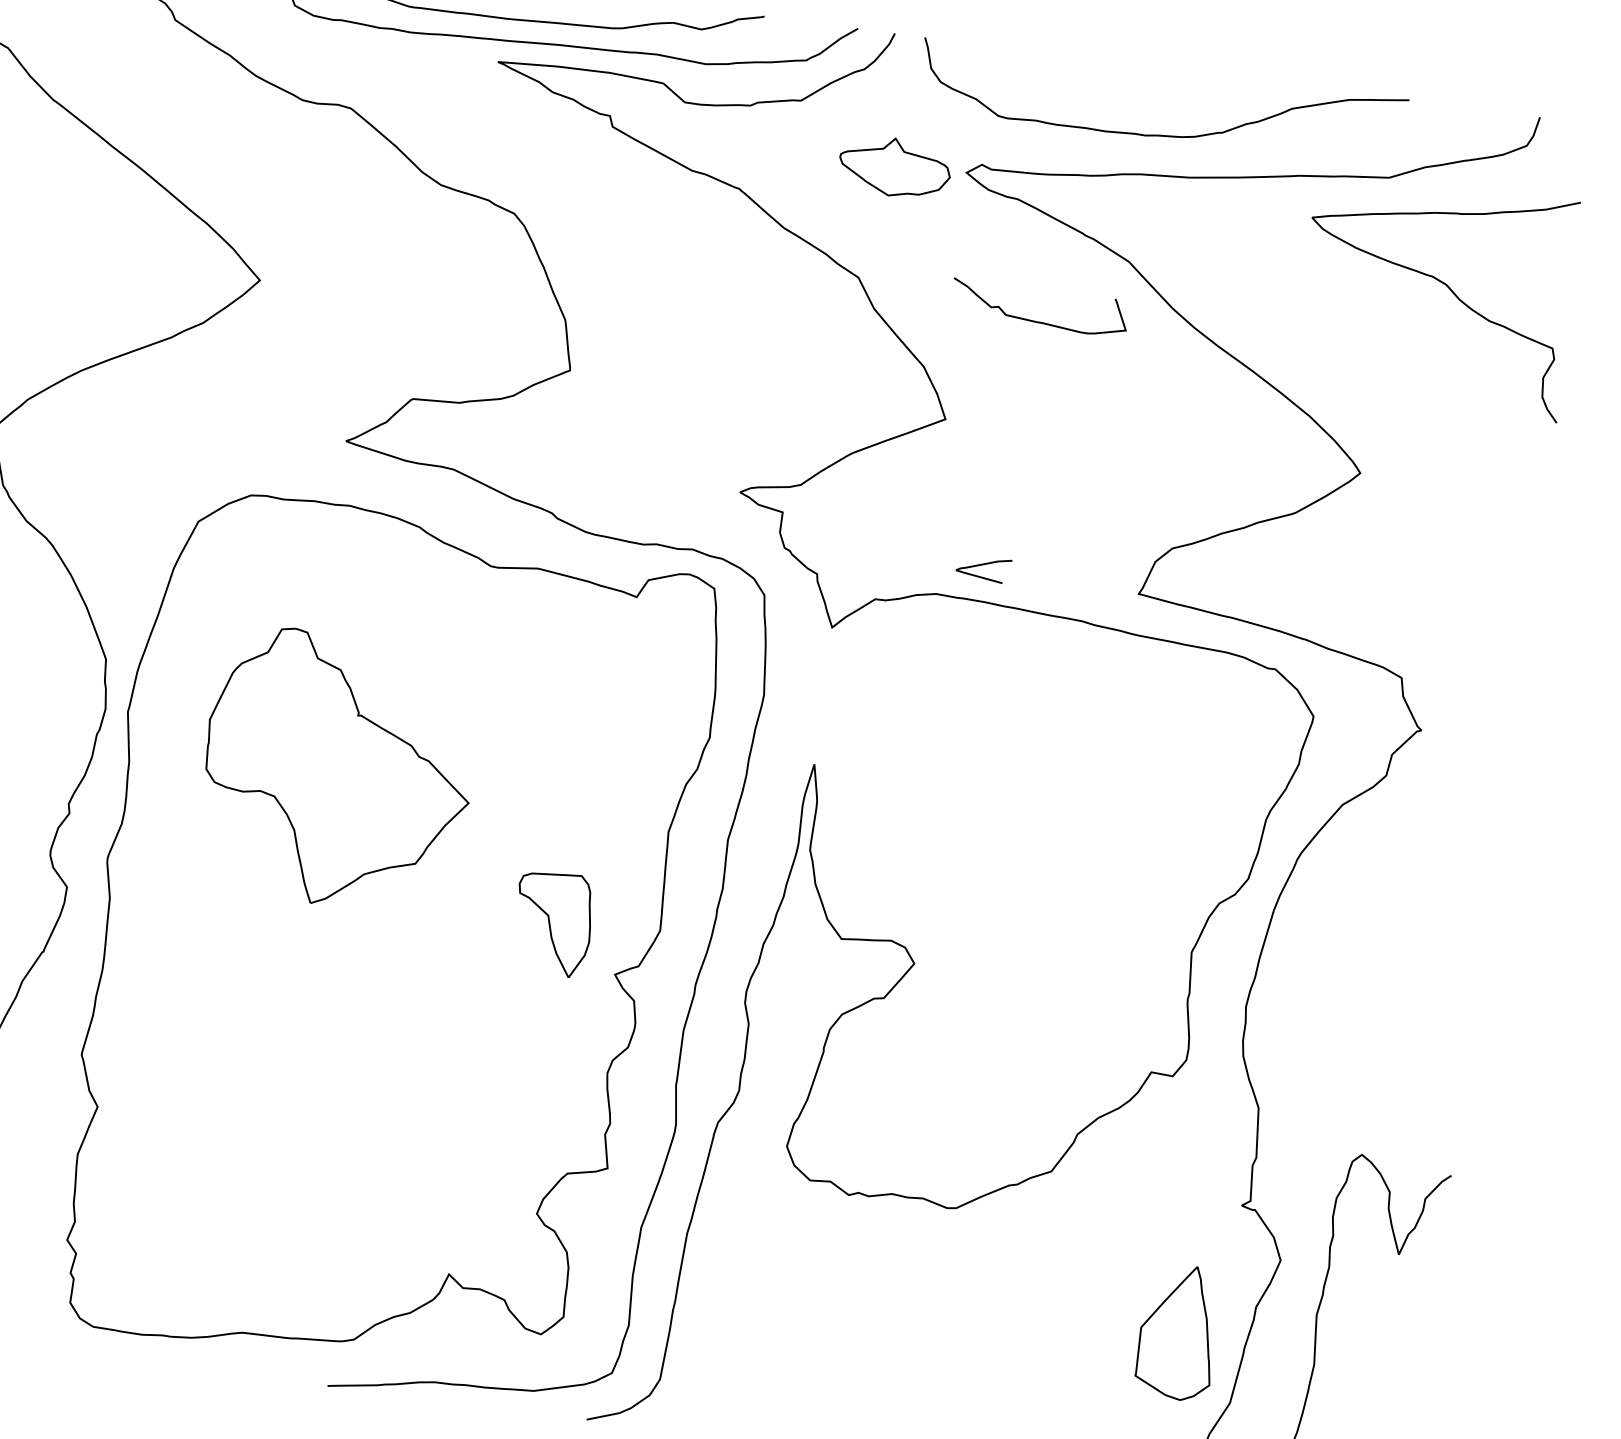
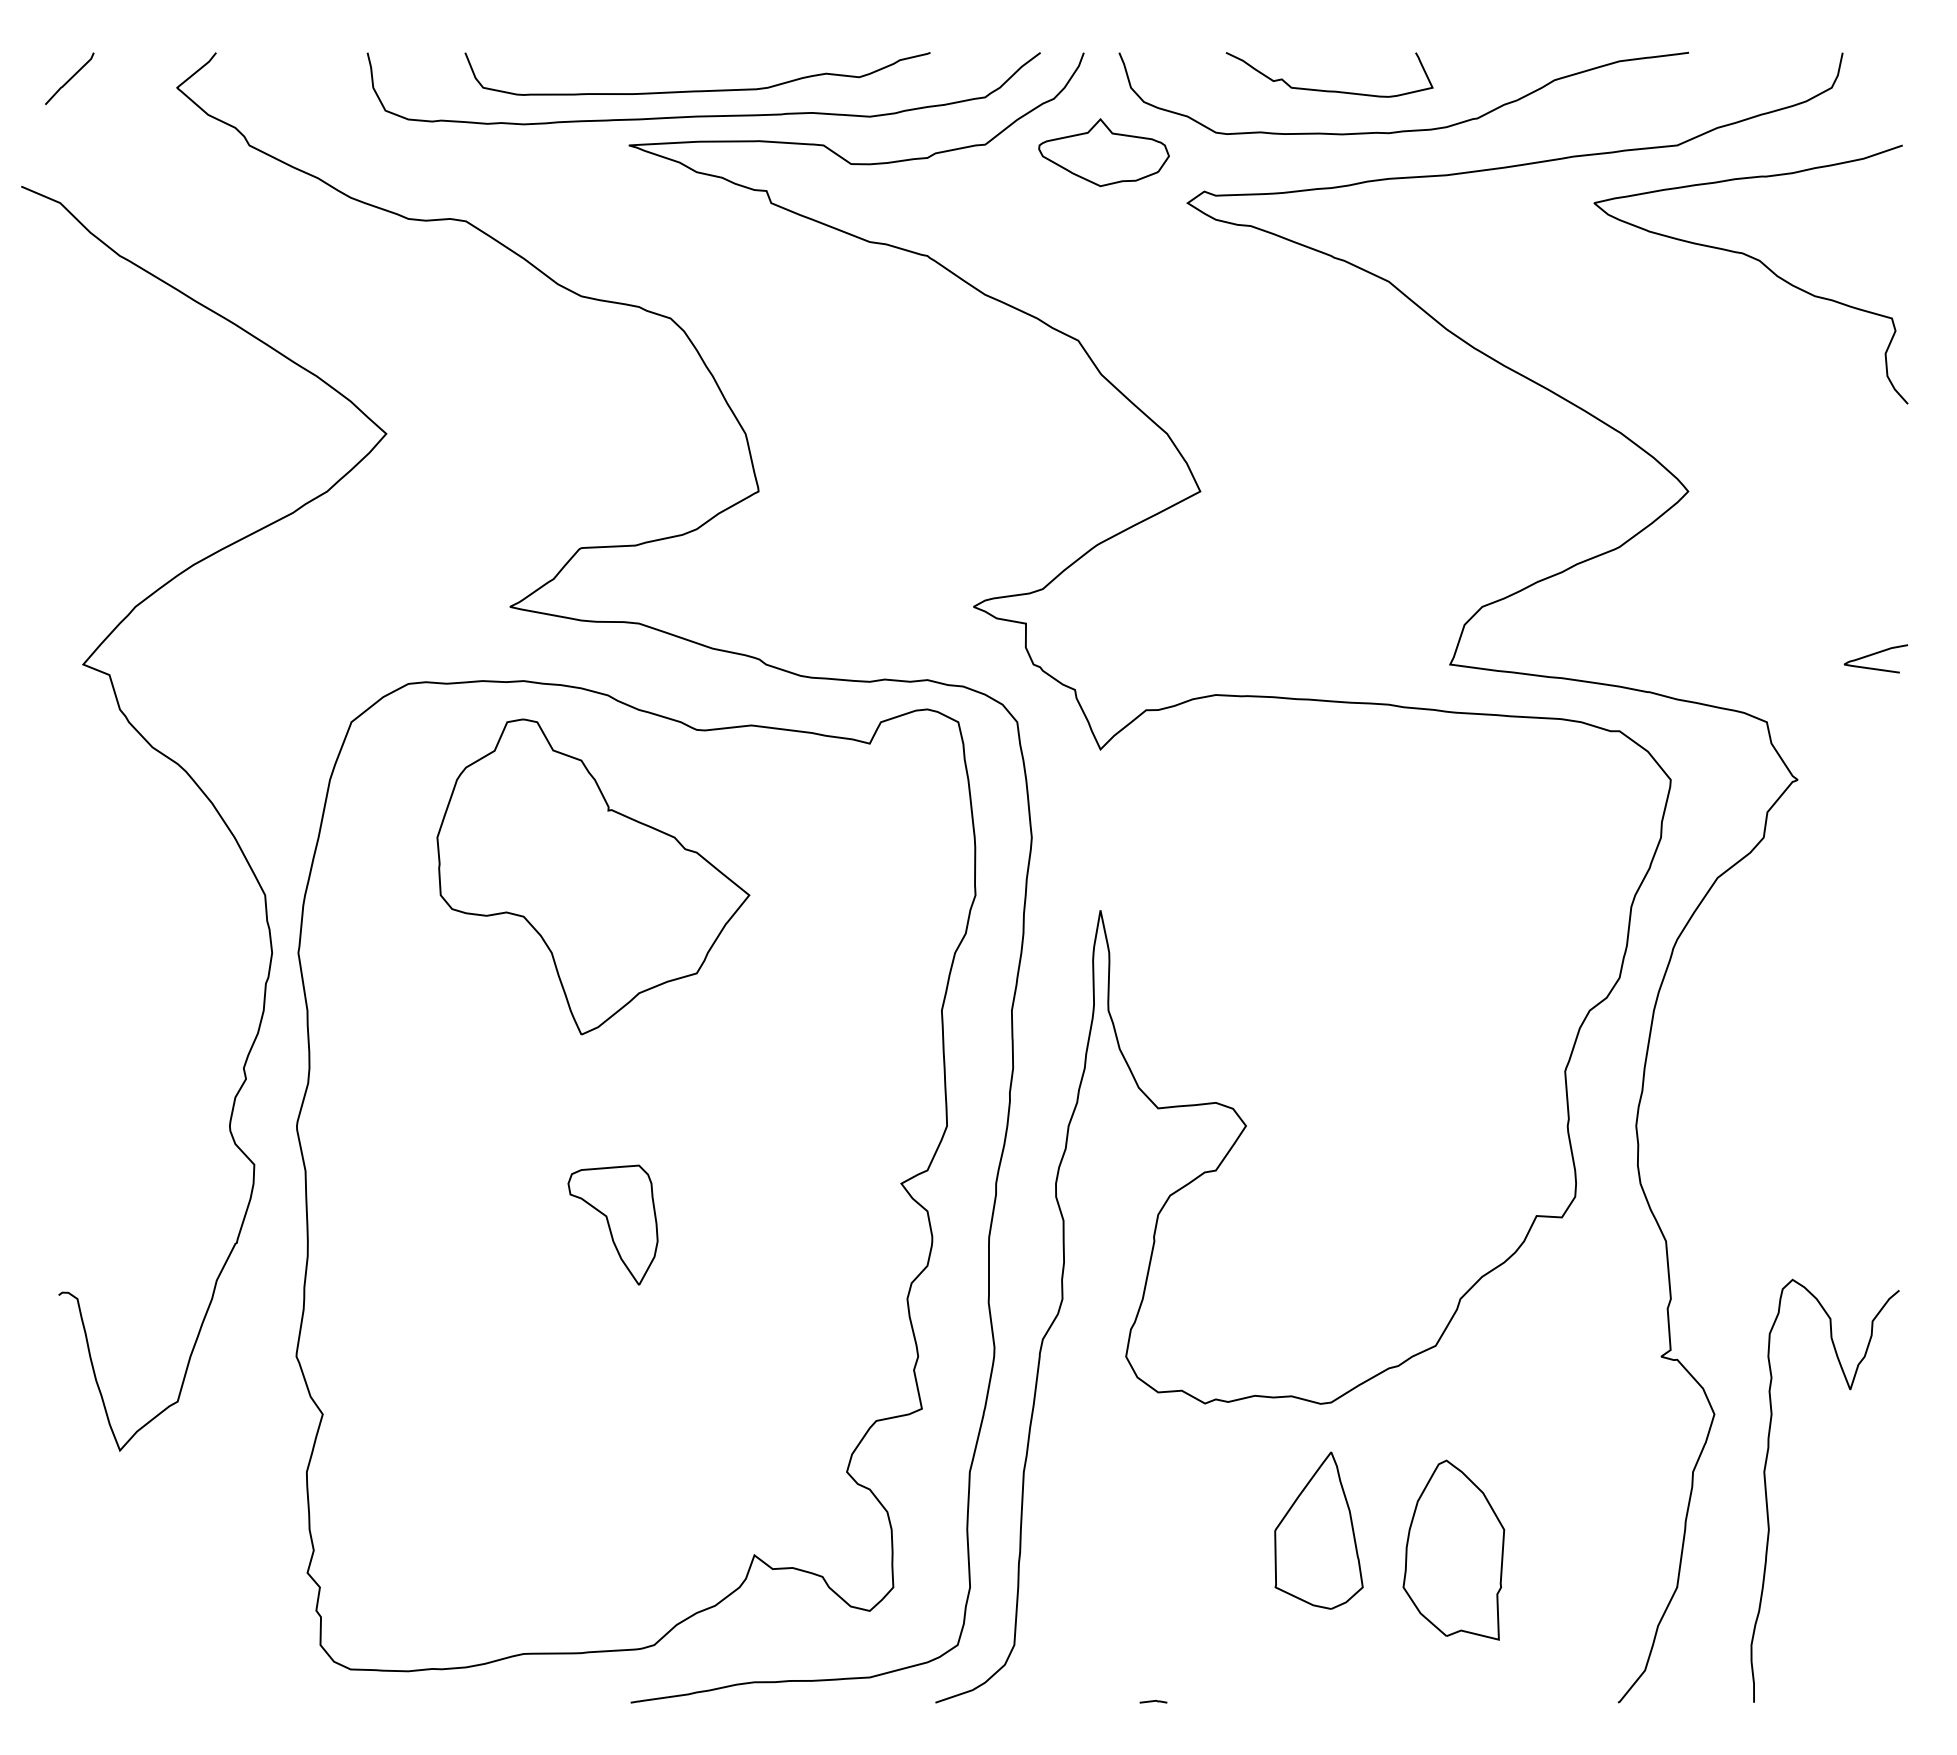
part: (894, 167) -> (1103, 152), moved
curve: (1037, 321) -> (1329, 90), moved
curve: (981, 565) -> (1873, 655), moved
part: (338, 770) -> (593, 876), moved
part: (552, 923) -> (612, 1224), moved
part: (1178, 1332) -> (1318, 1530), moved
part: (1043, 1346) -> (1453, 1549), added

